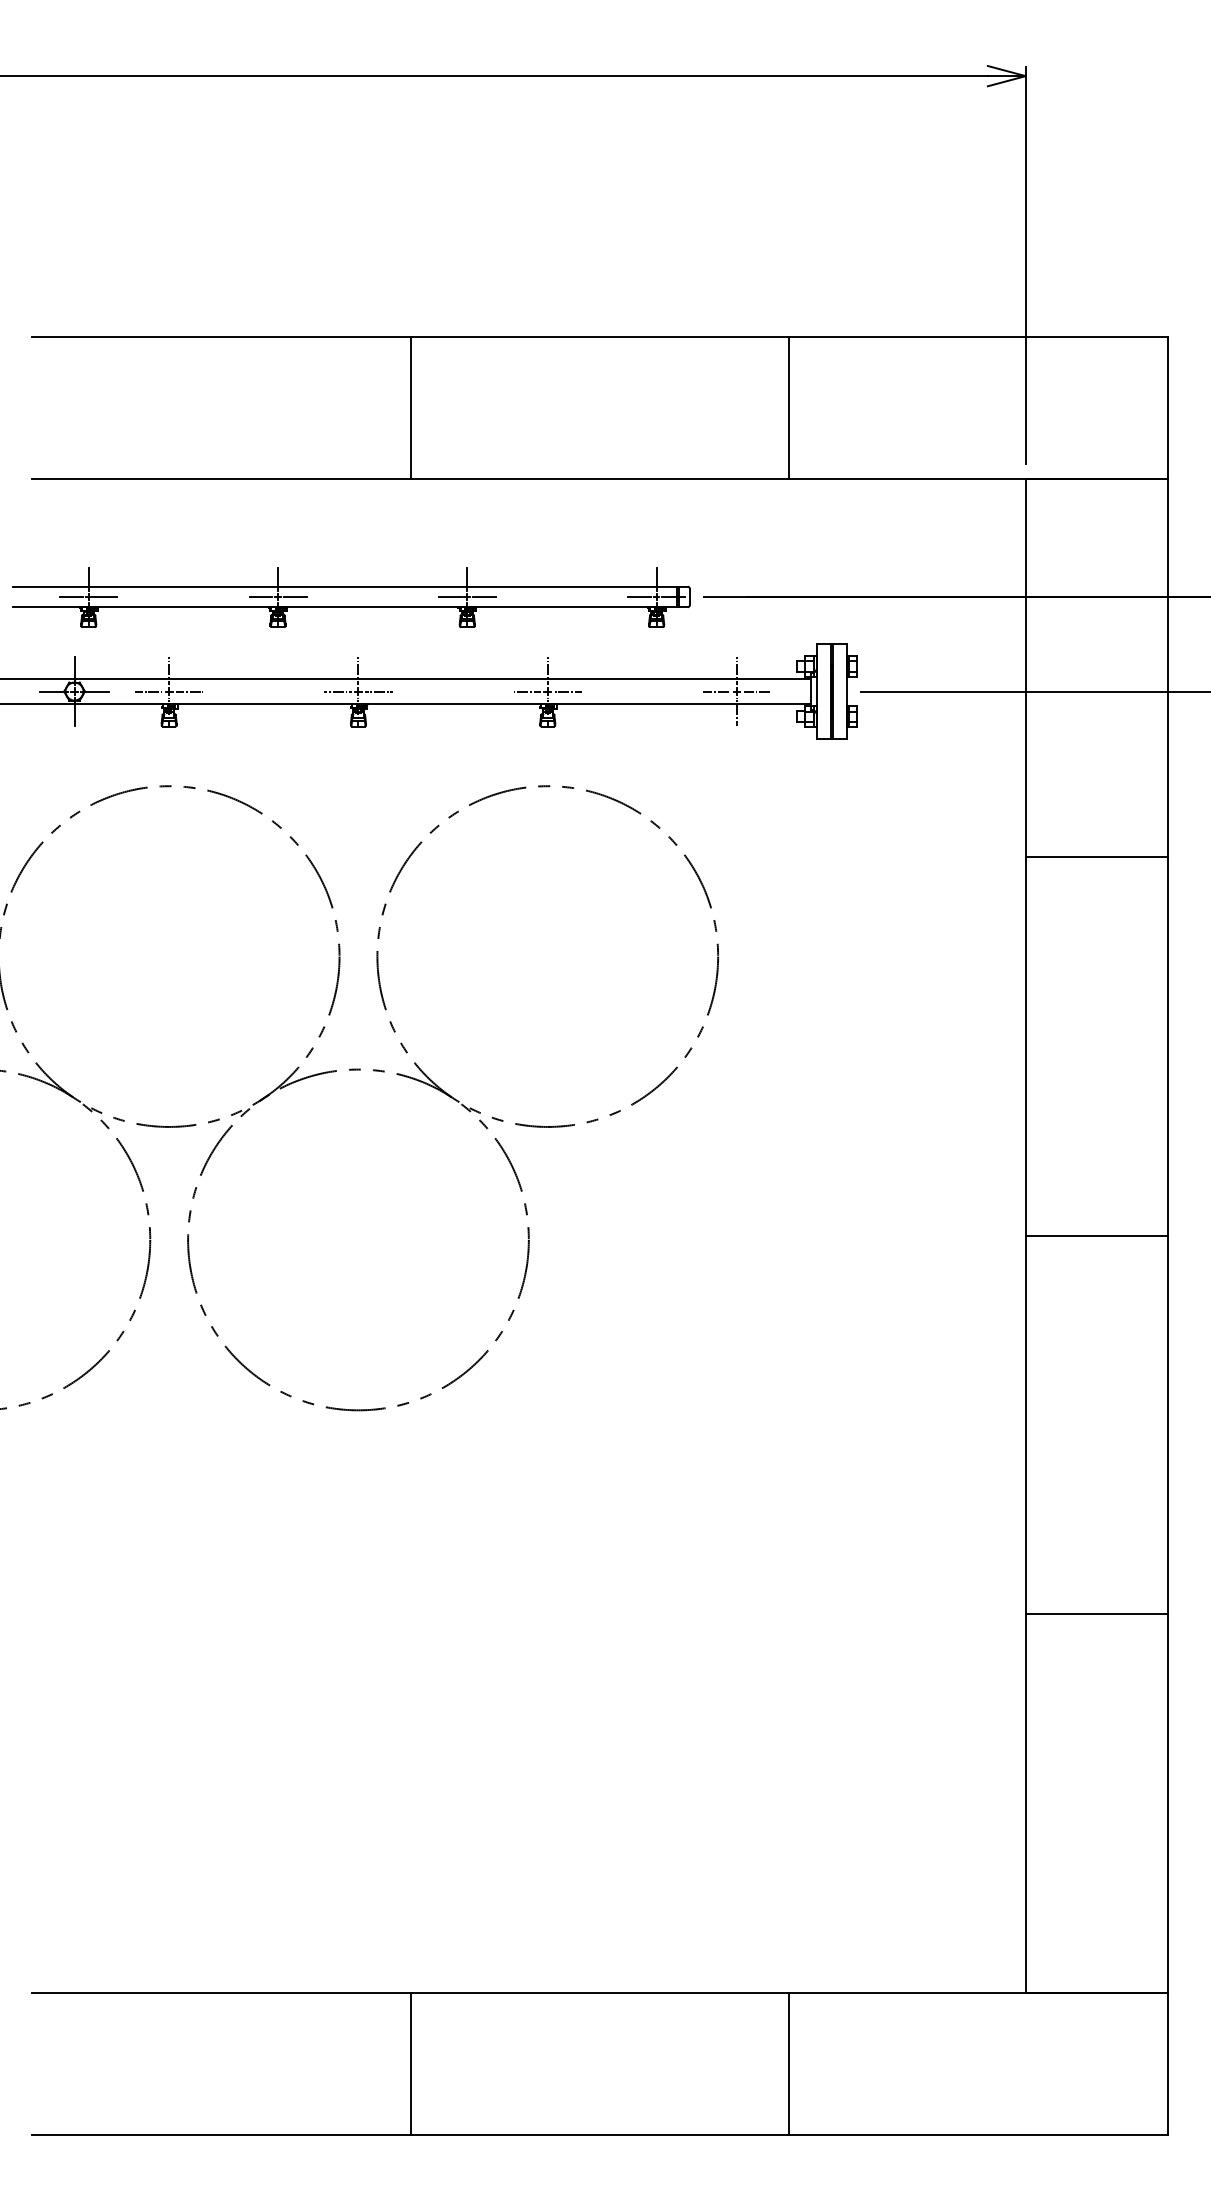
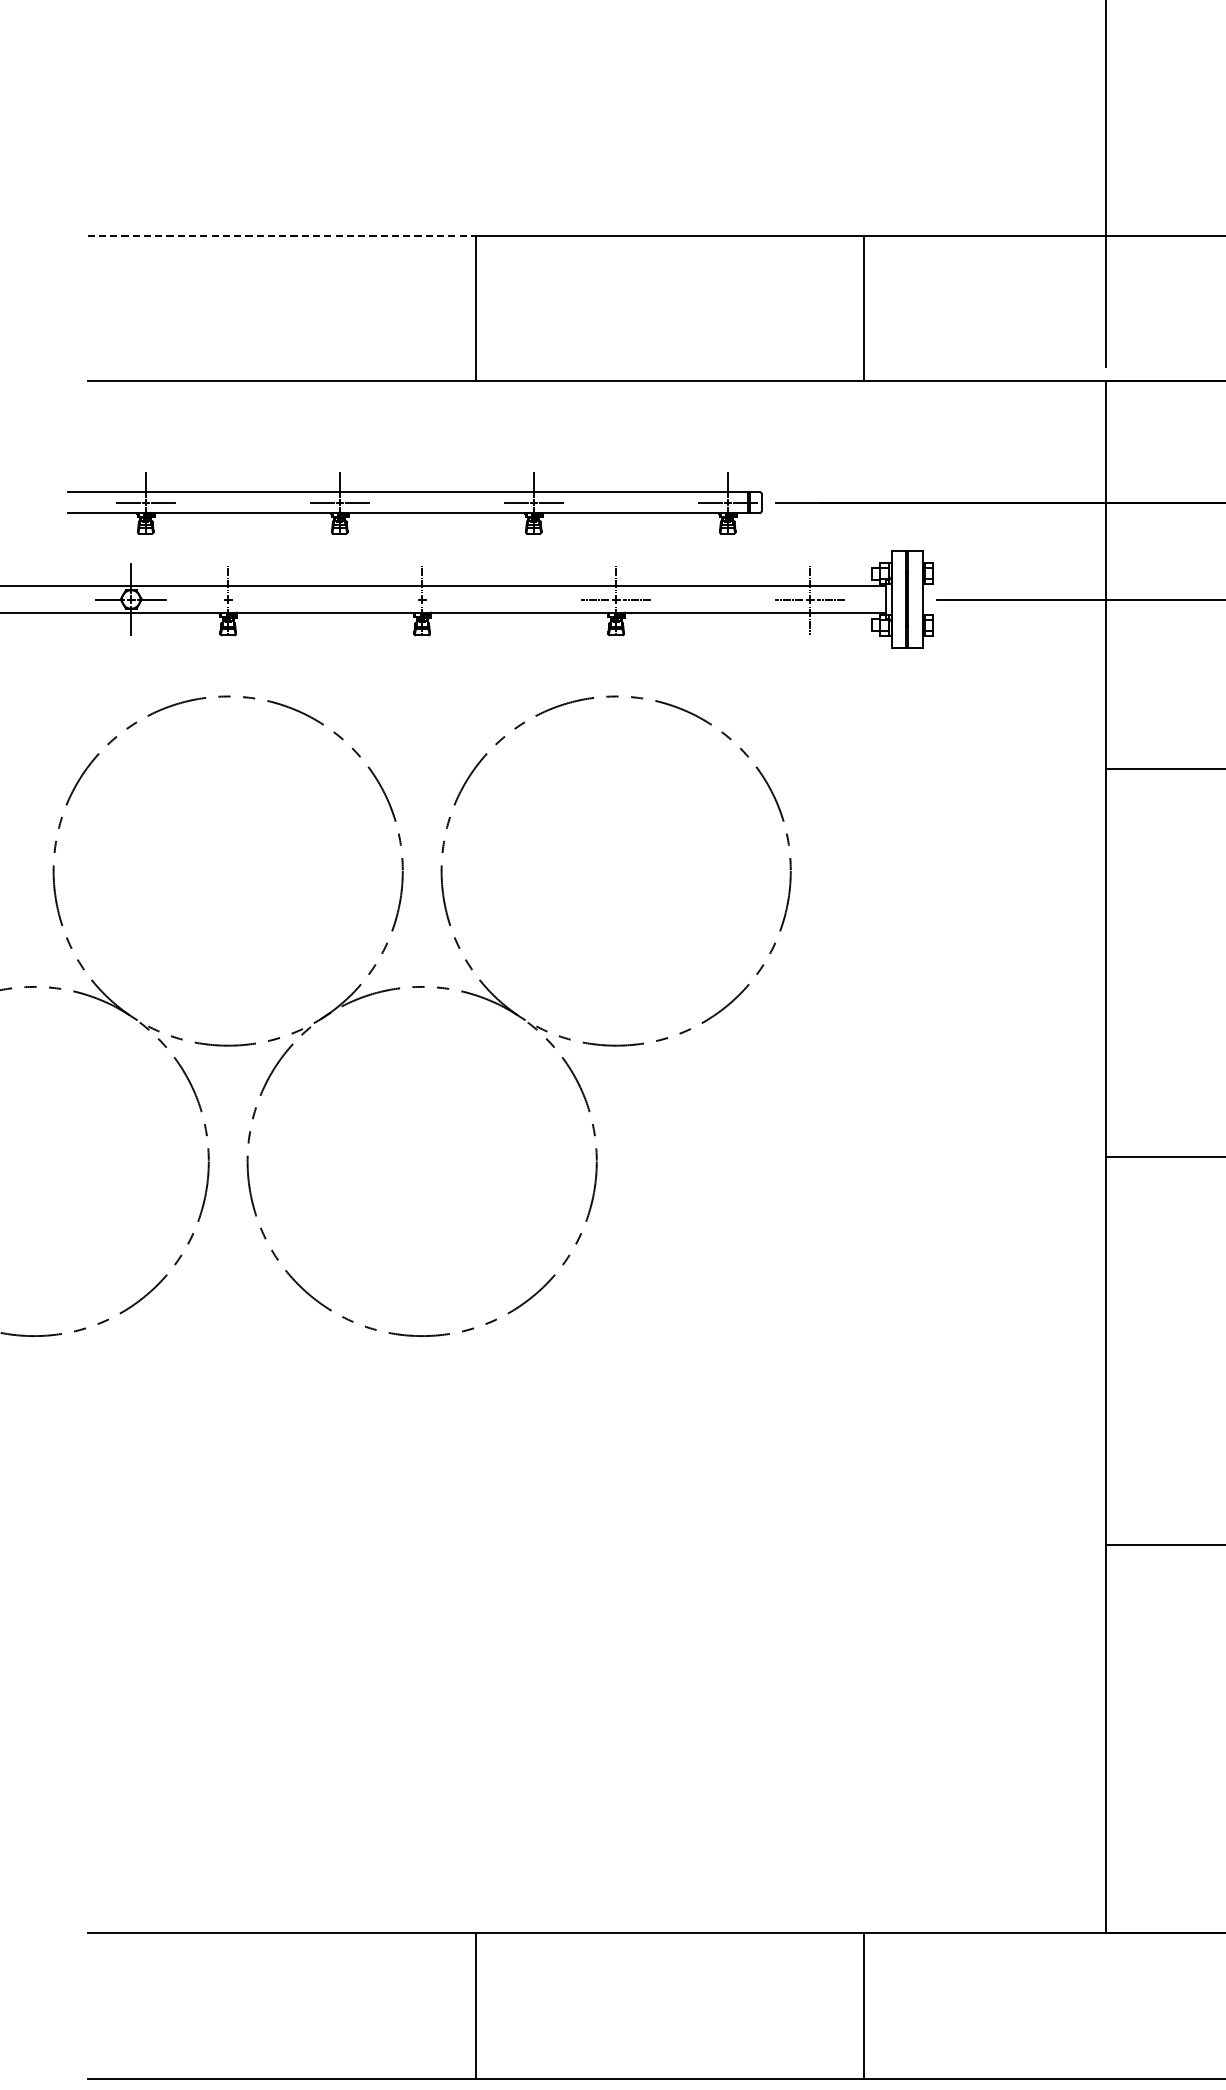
line: (221, 336) -> (281, 235), solid -> dashed
line: (148, 691) -> (207, 599), removed
line: (189, 691) -> (249, 599), removed
line: (337, 691) -> (400, 599), removed
line: (378, 691) -> (442, 599), removed

